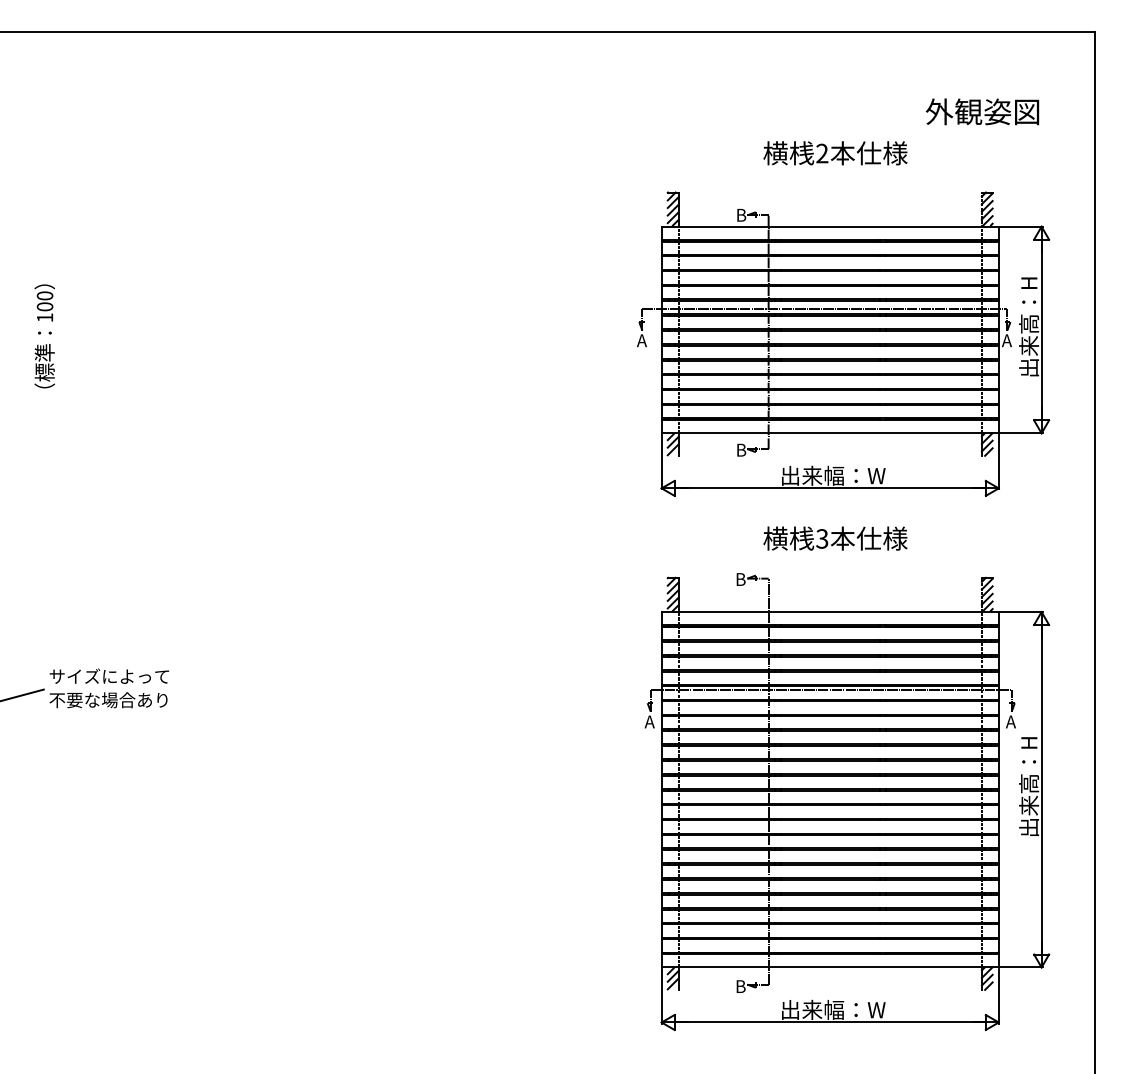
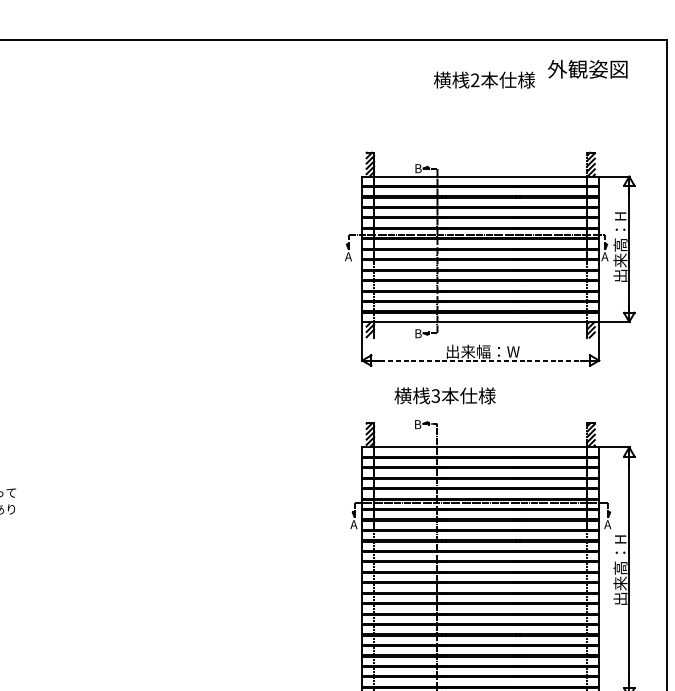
text: (982, 111) -> (587, 69), moved
text: (835, 153) -> (484, 80), moved
line: (830, 488) -> (480, 360), solid -> dashed
text: (835, 538) -> (445, 395), moved

